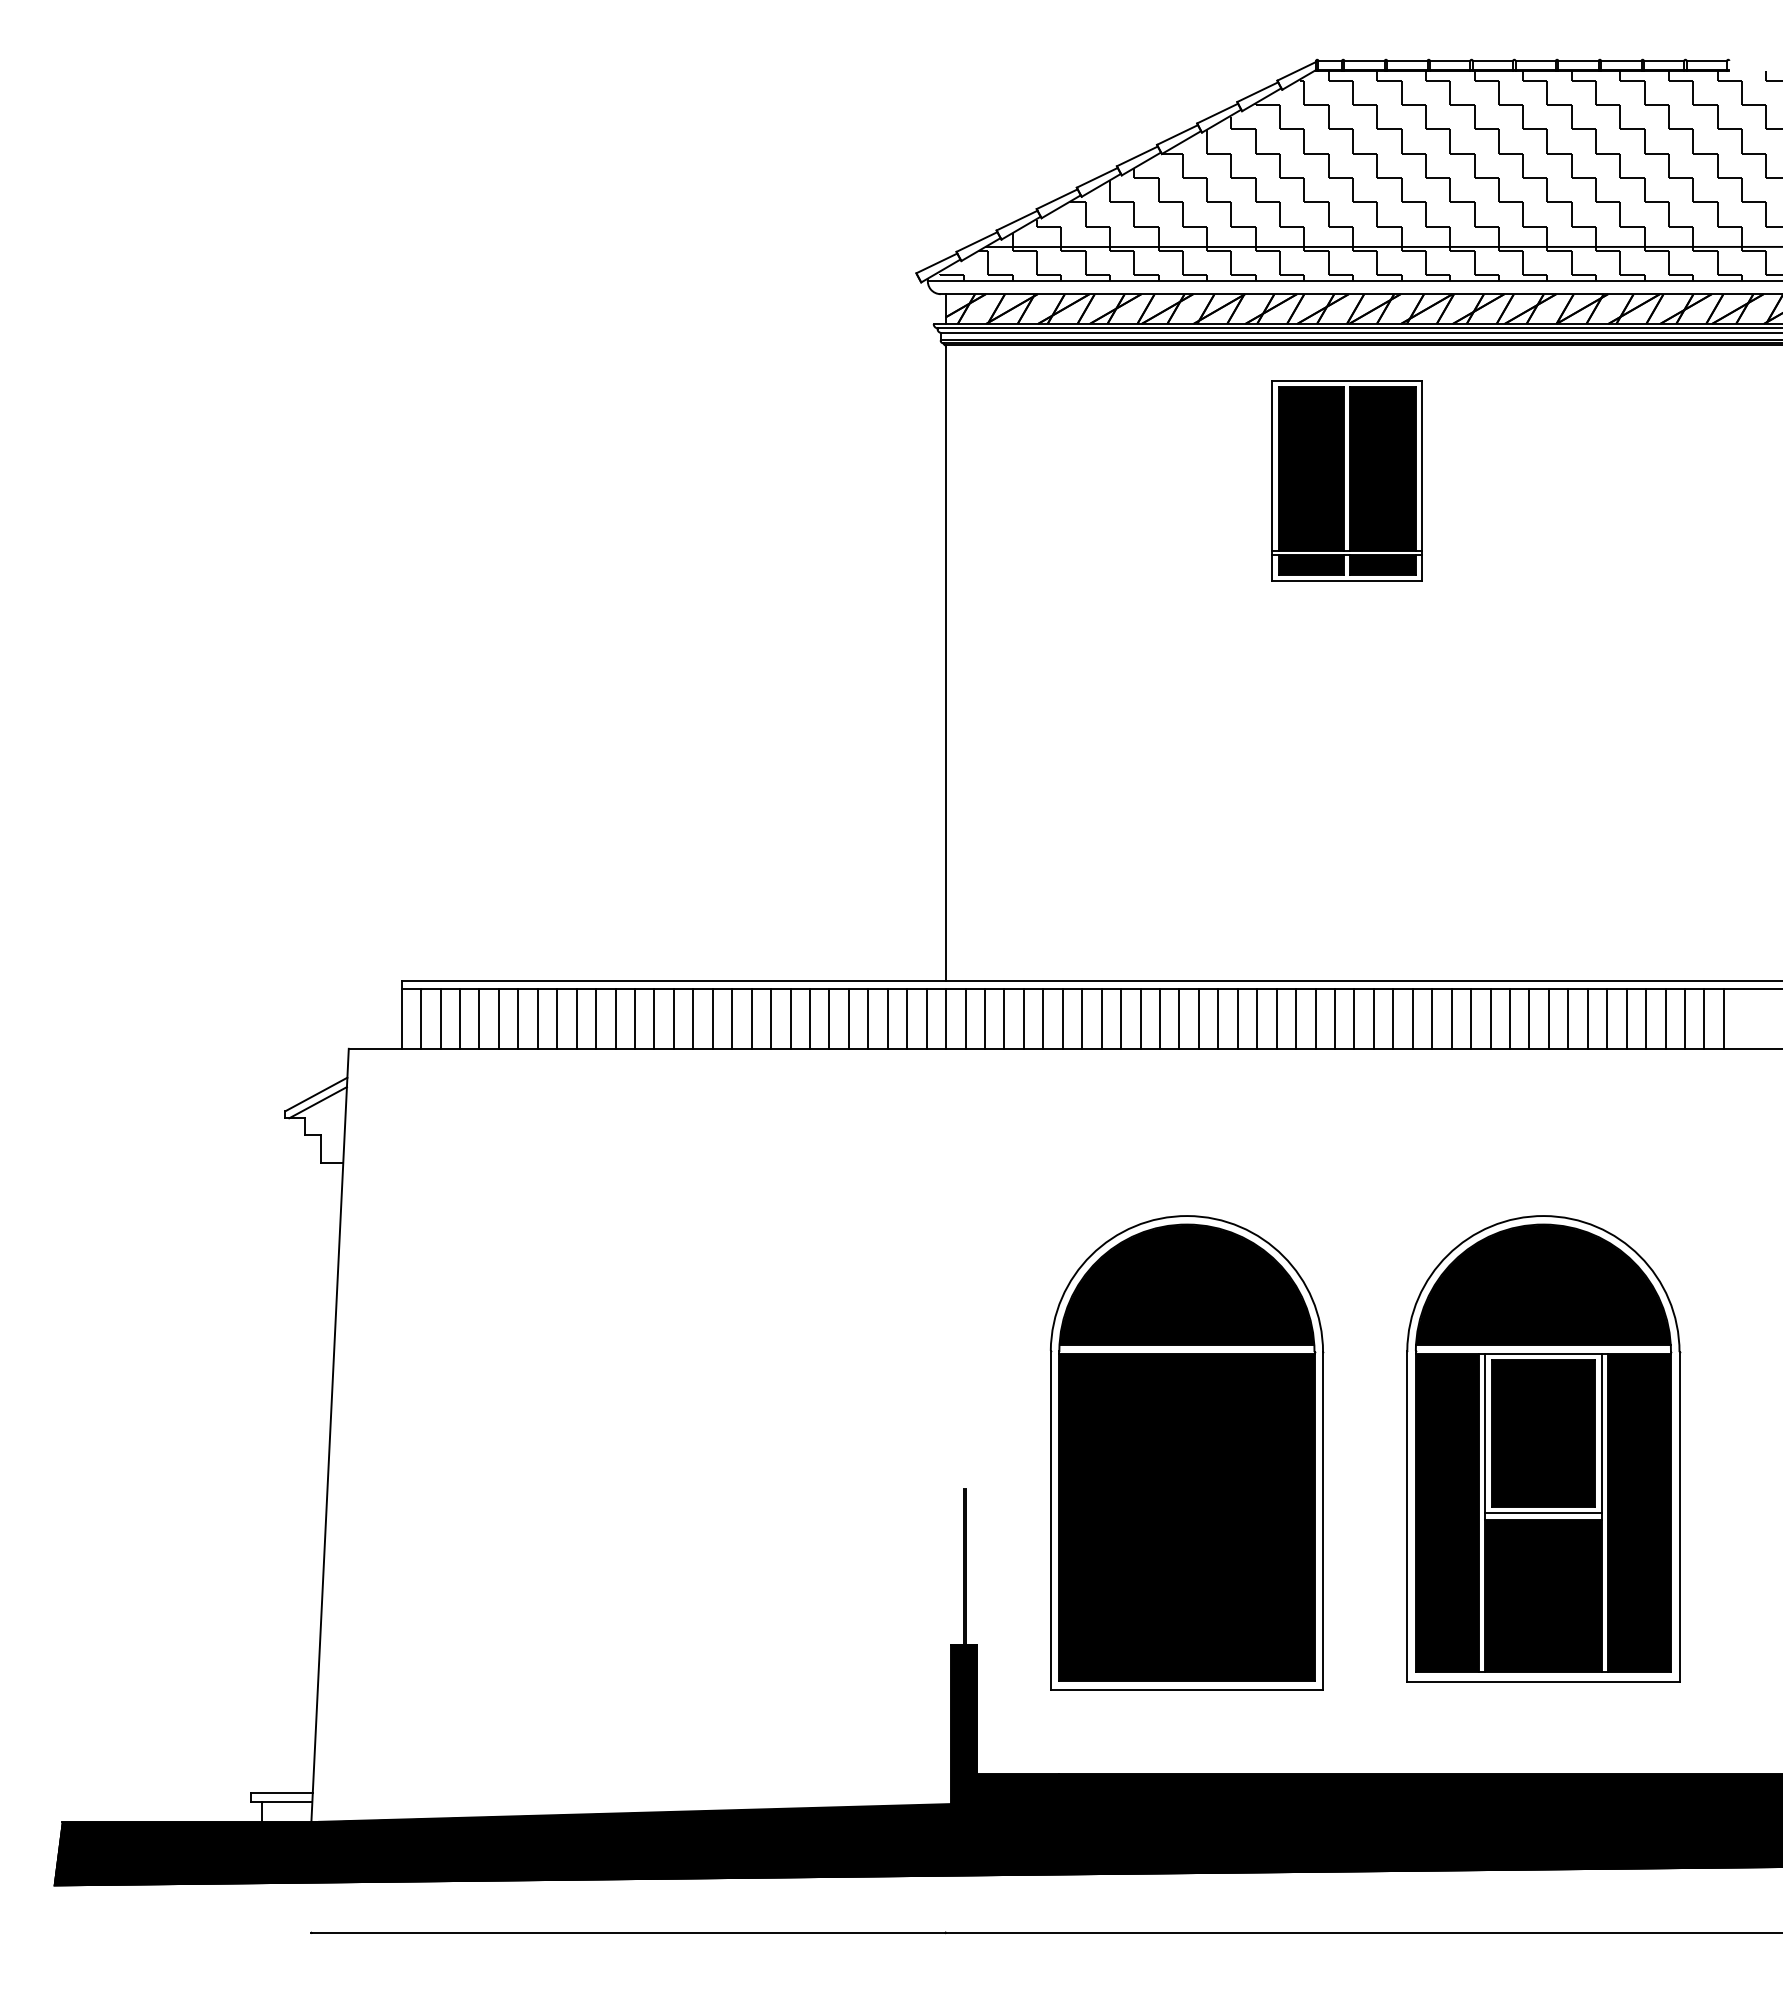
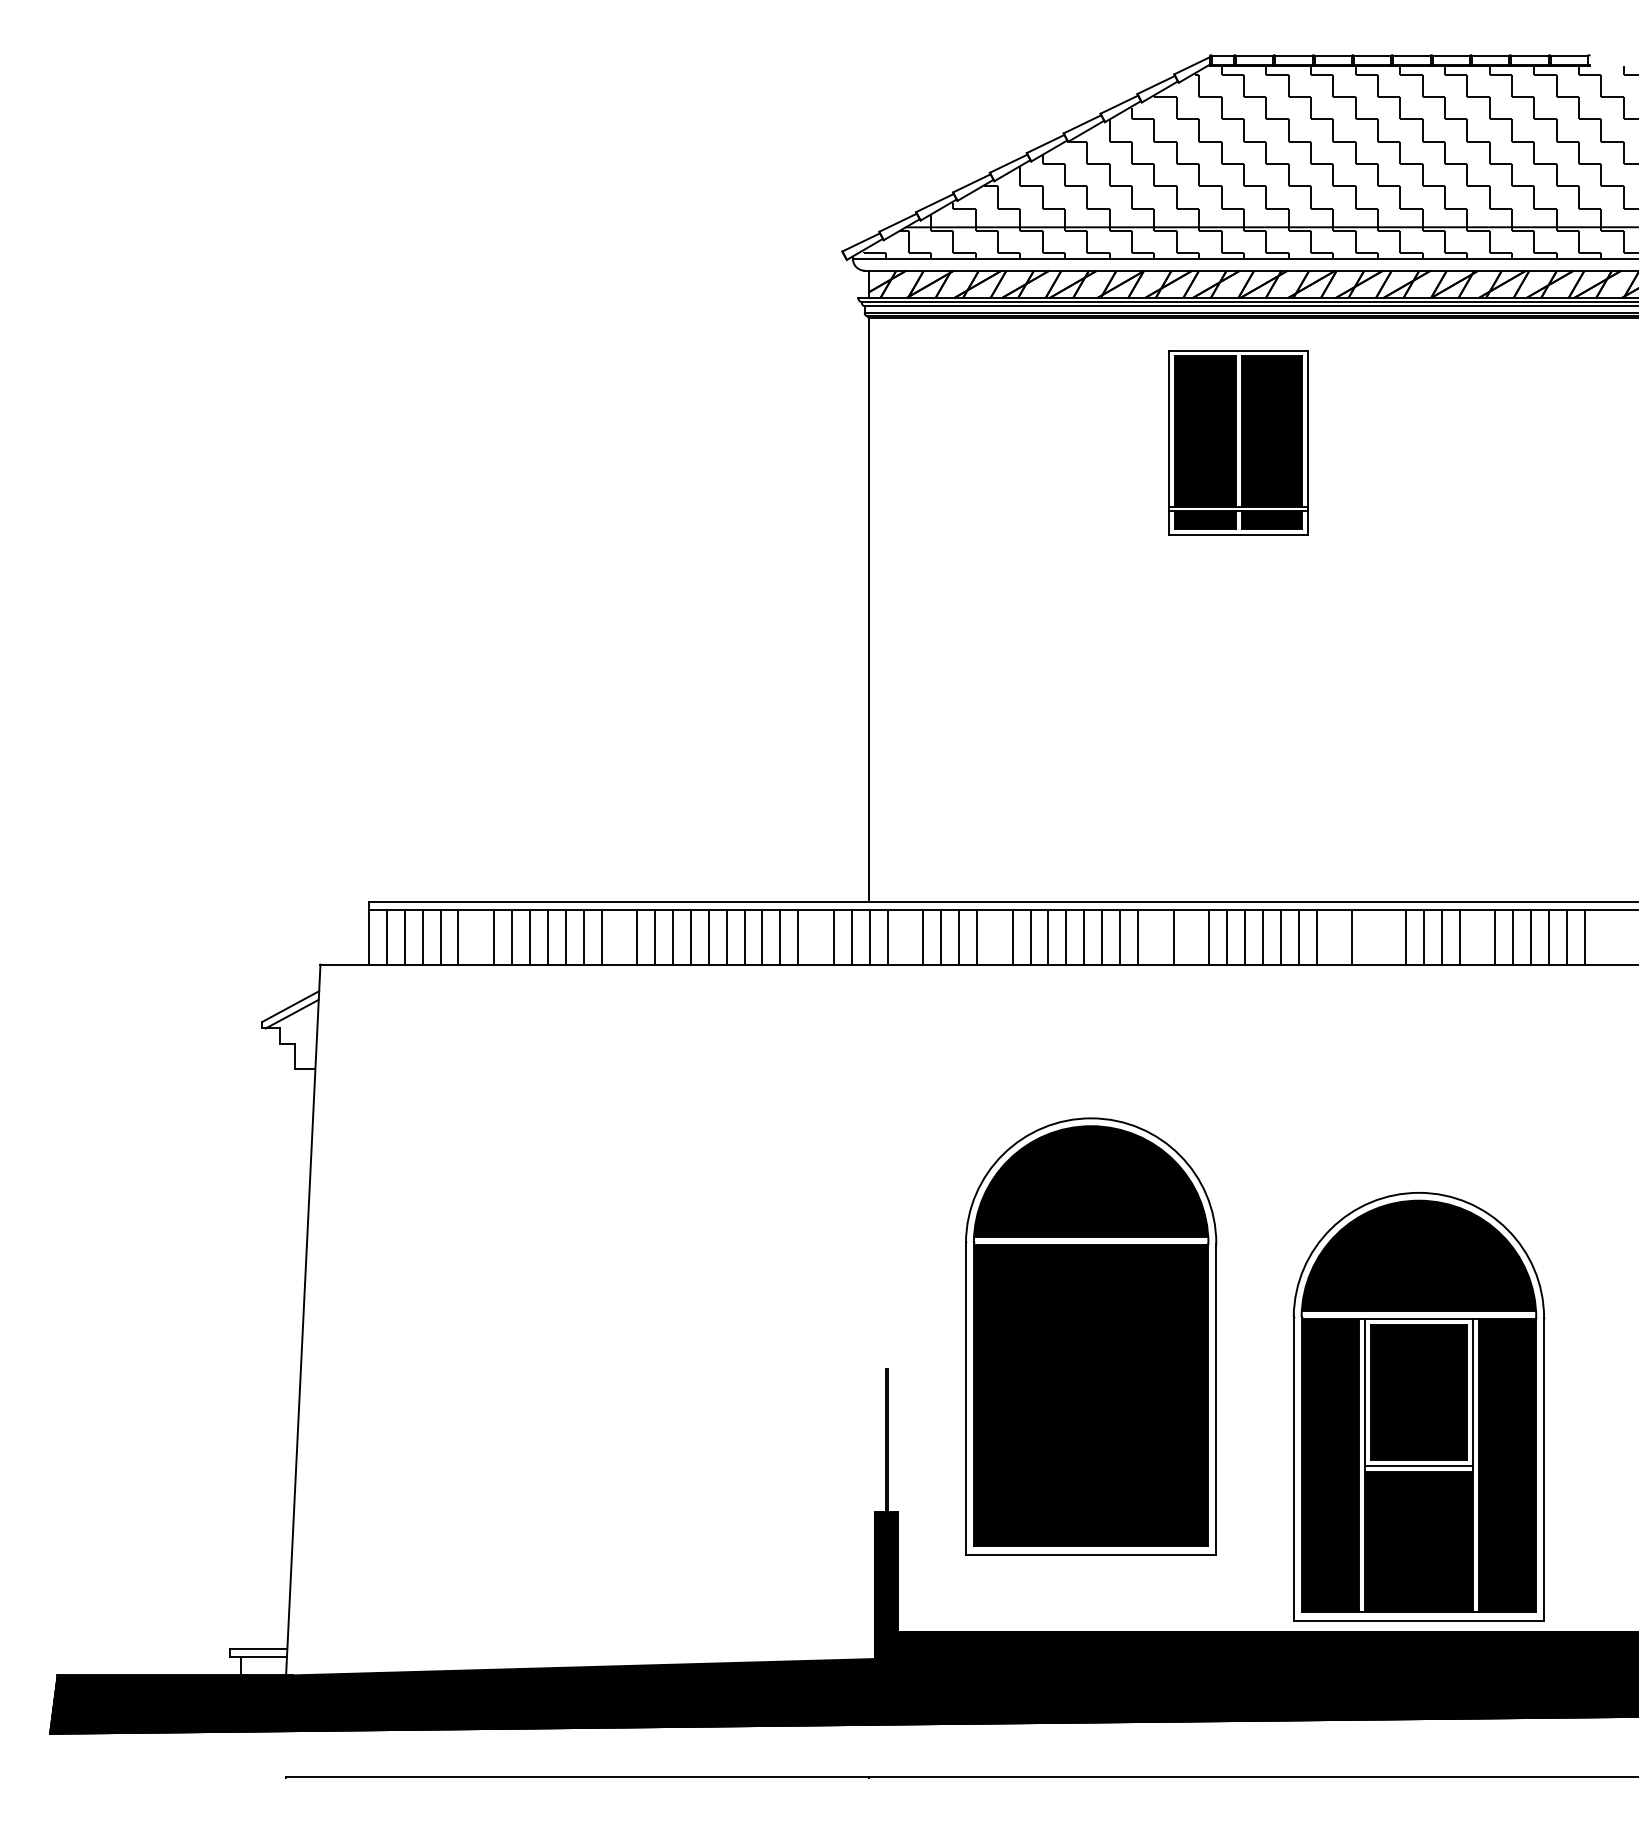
line: (518, 1018) -> (476, 936), removed
line: (673, 1018) -> (619, 936), removed
line: (887, 1018) -> (815, 936), removed
line: (984, 1018) -> (905, 936), removed
line: (1082, 1018) -> (995, 936), removed
line: (1257, 1018) -> (1156, 936), removed
line: (1296, 1018) -> (1191, 936), removed
line: (1451, 1018) -> (1334, 936), removed
line: (1490, 1018) -> (1370, 936), removed
line: (1509, 1018) -> (1387, 936), removed
line: (1607, 1018) -> (1477, 936), removed
part: (1543, 1448) -> (1419, 1406), moved

